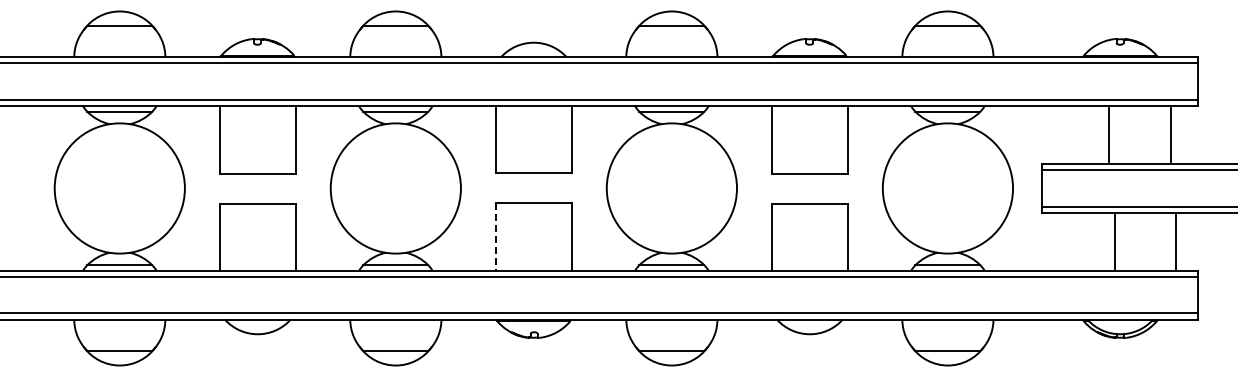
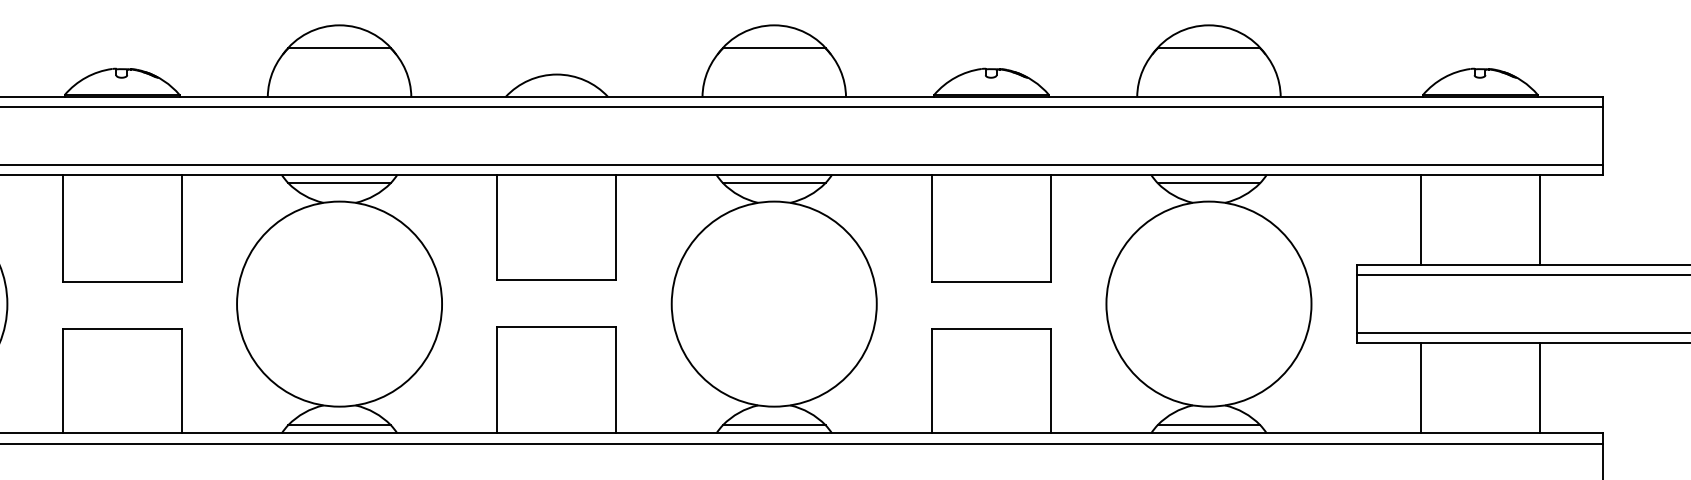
line: (1108, 134) -> (1420, 219), moved
line: (1171, 134) -> (1540, 219), moved
line: (496, 236) -> (498, 379), dashed -> solid
line: (1114, 241) -> (1420, 387), moved
line: (1176, 241) -> (1540, 387), moved

